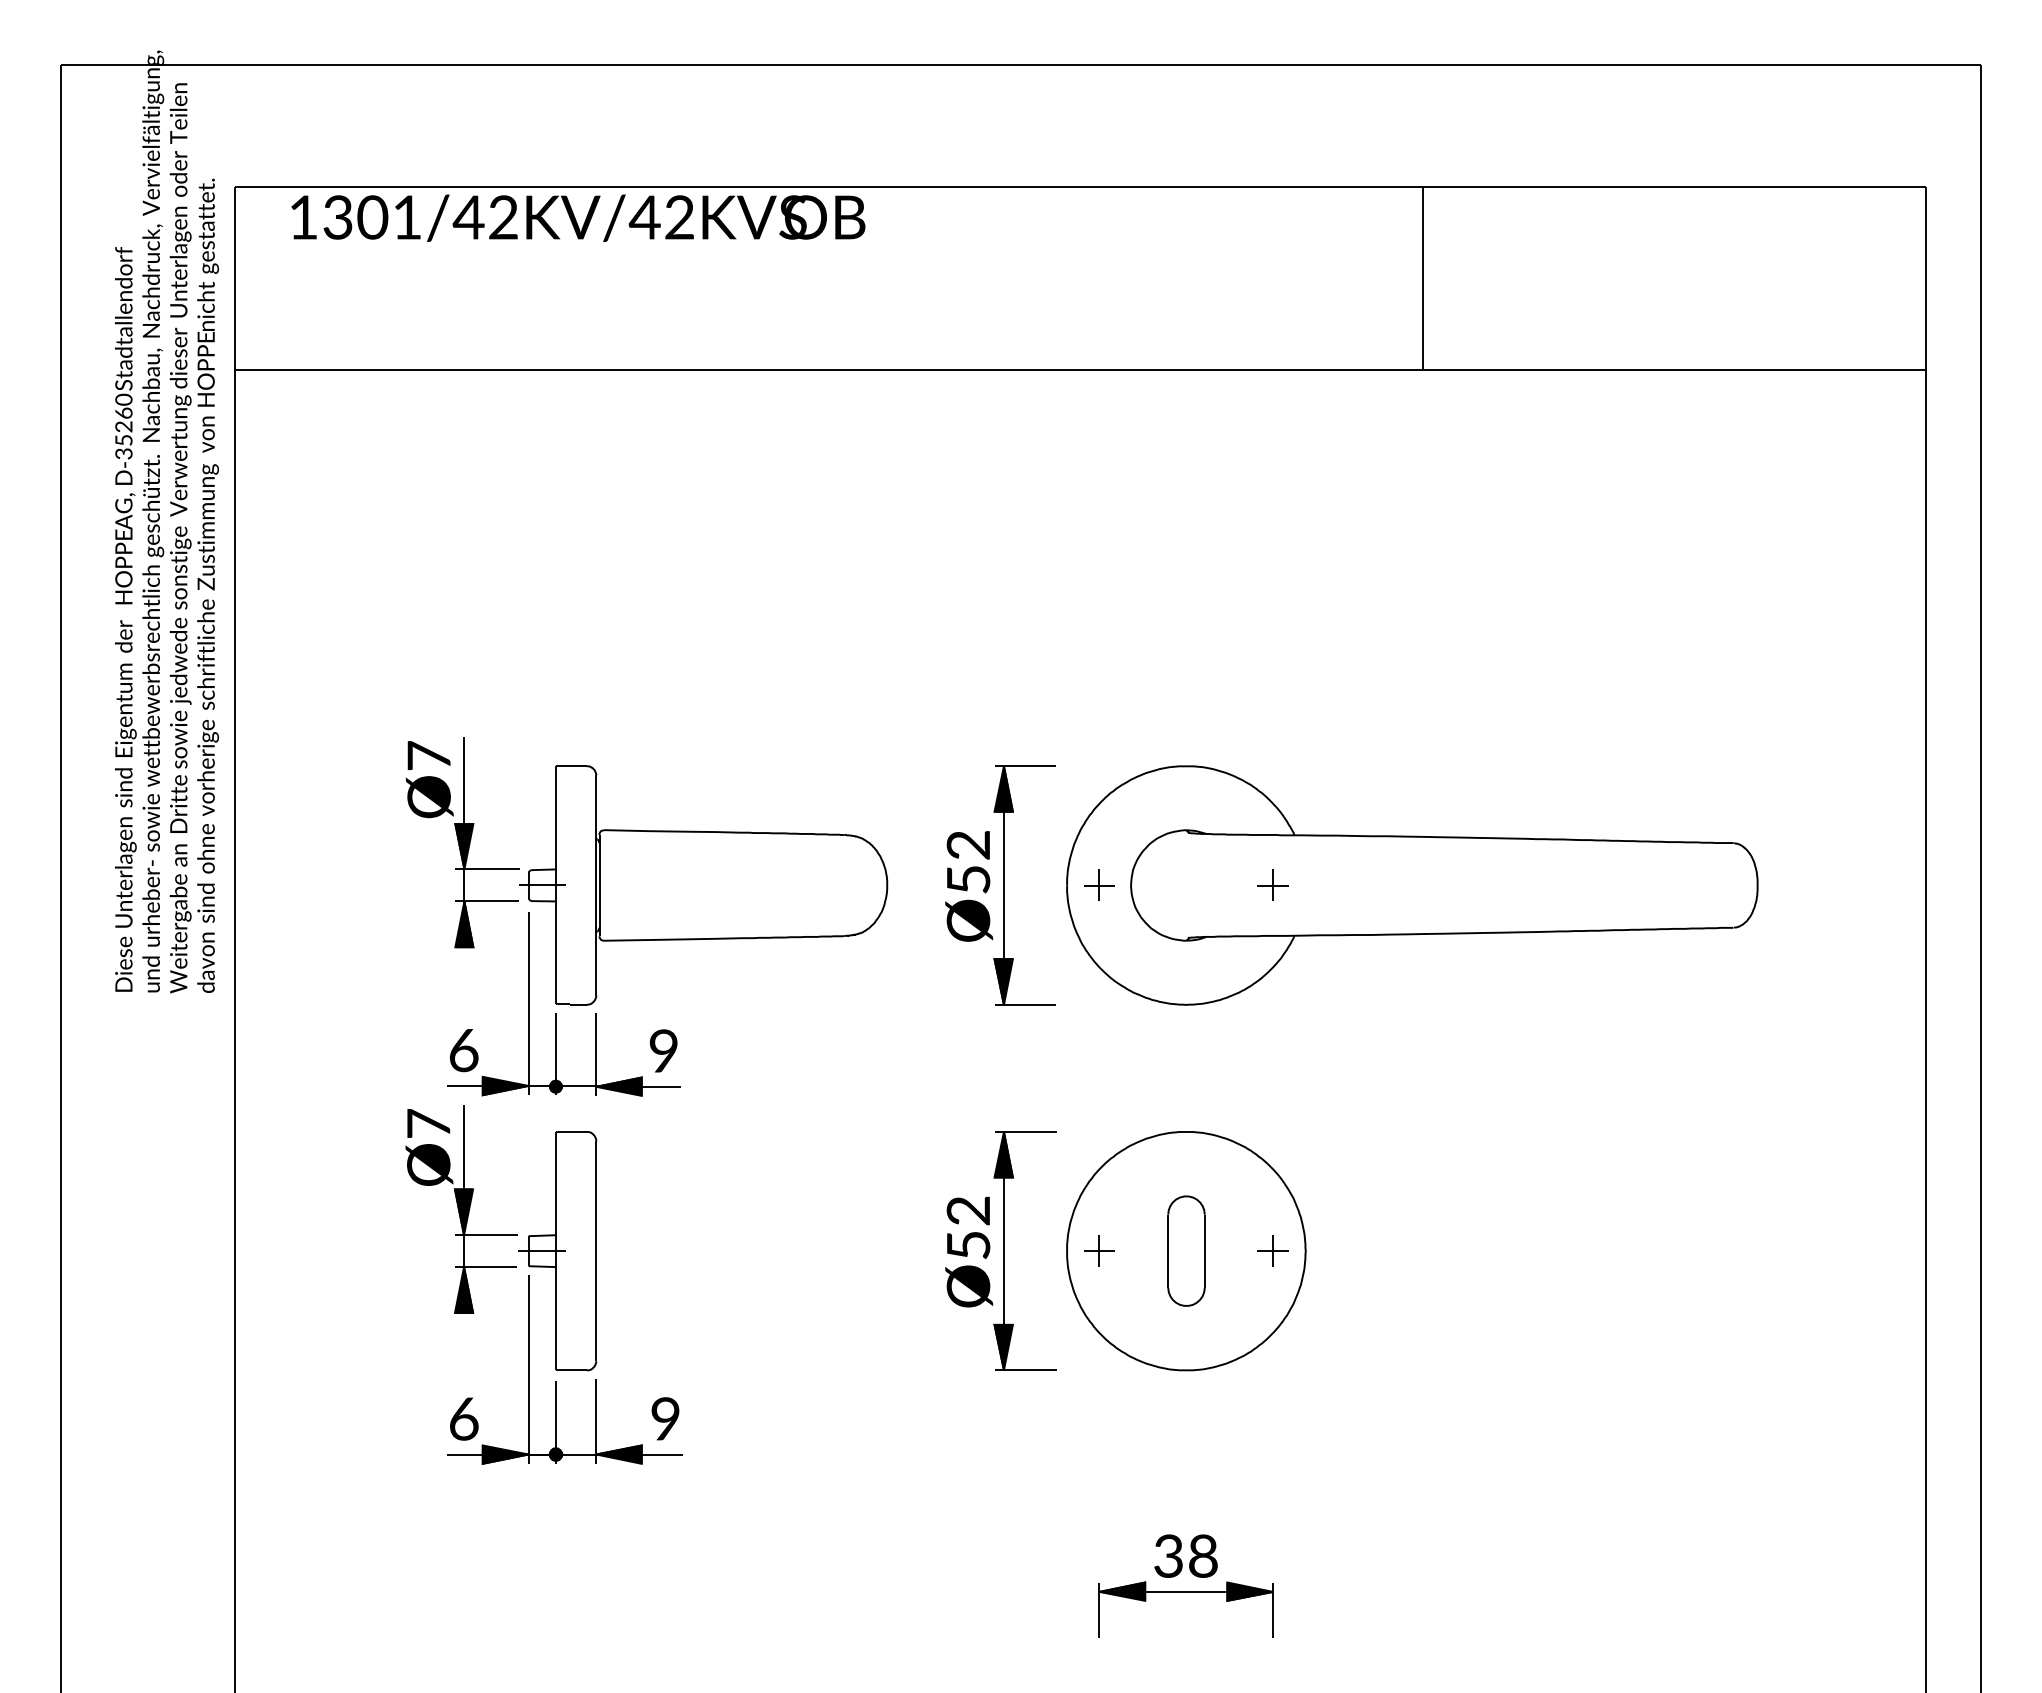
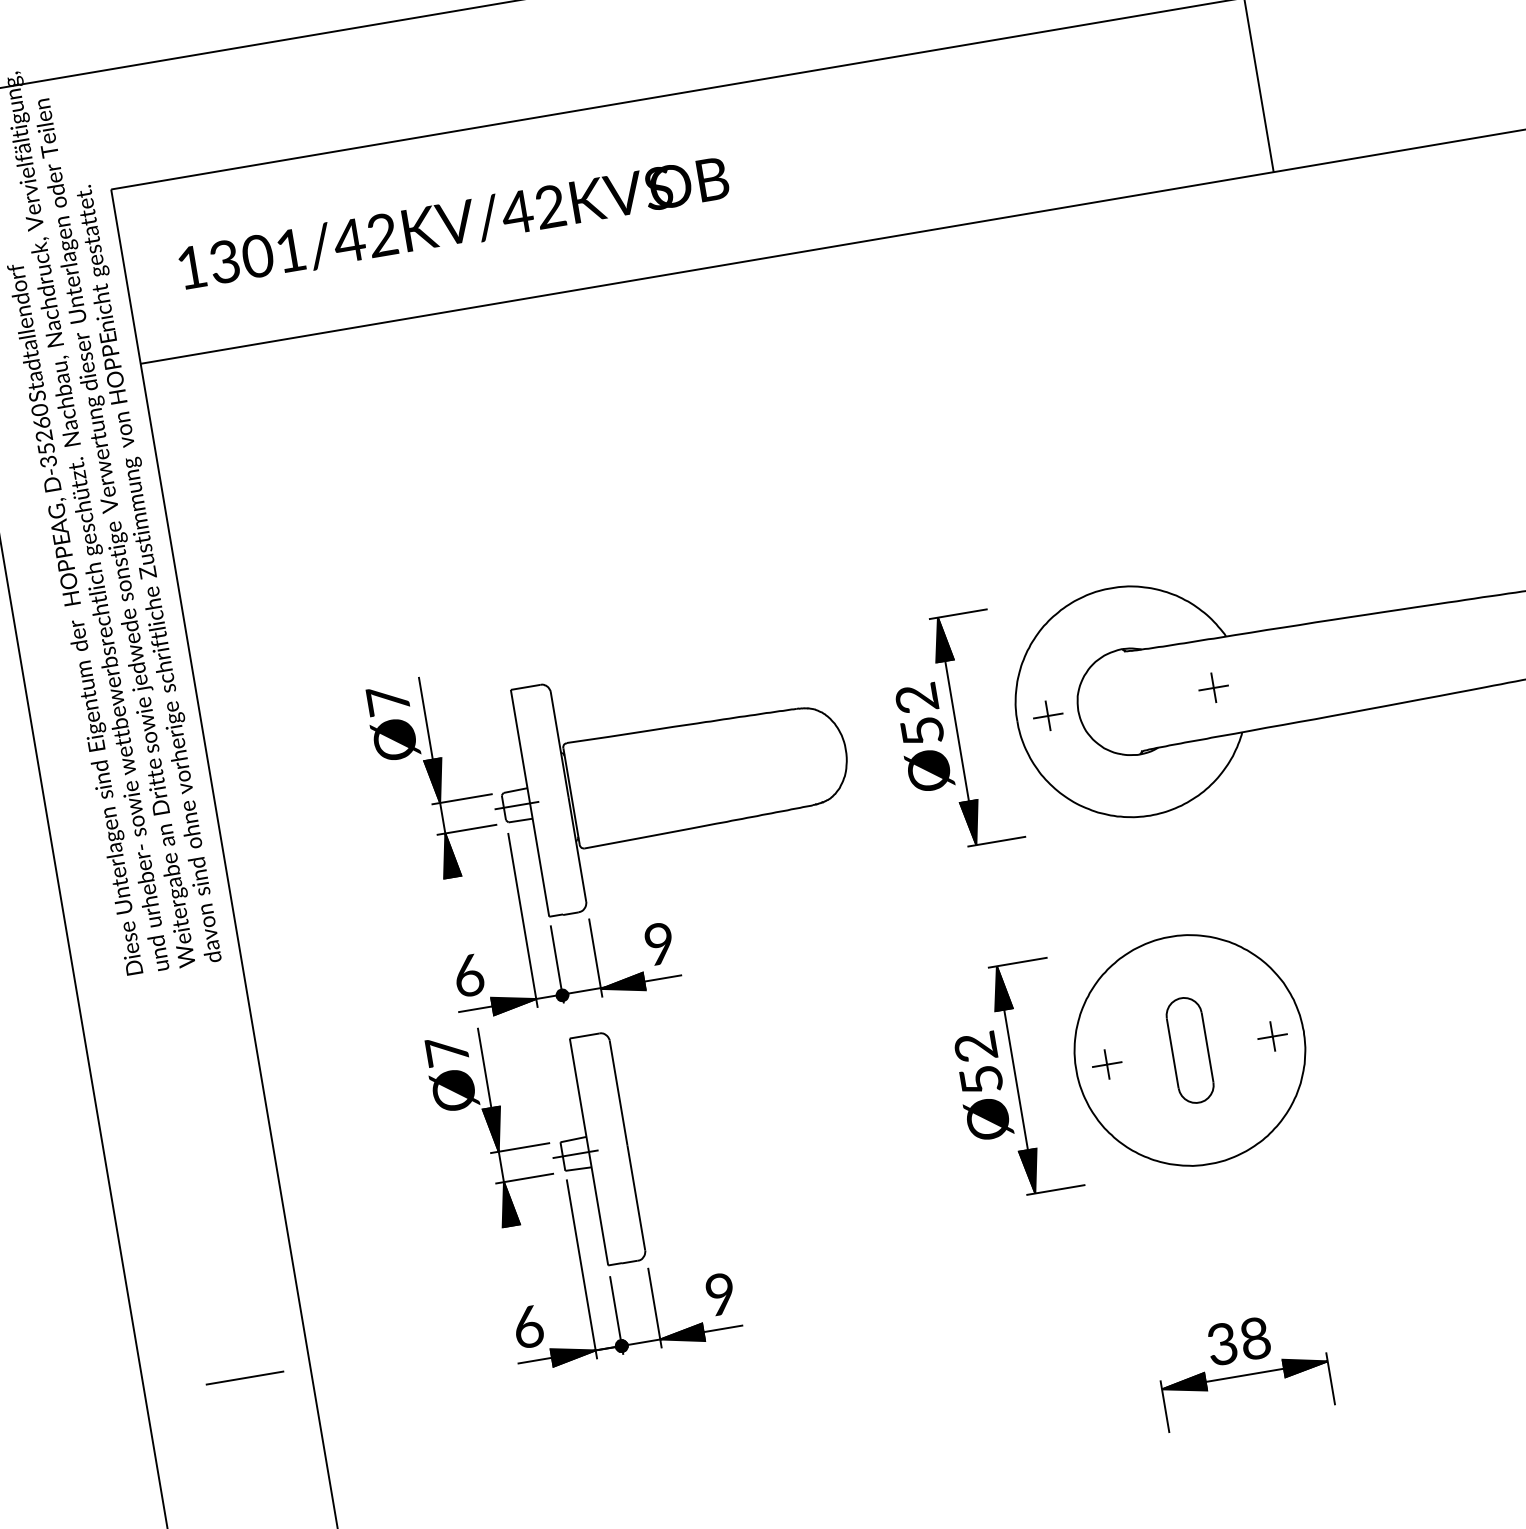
text: (578, 217) -> (453, 223), moved
line: (165, 1421) -> (244, 1377), added

